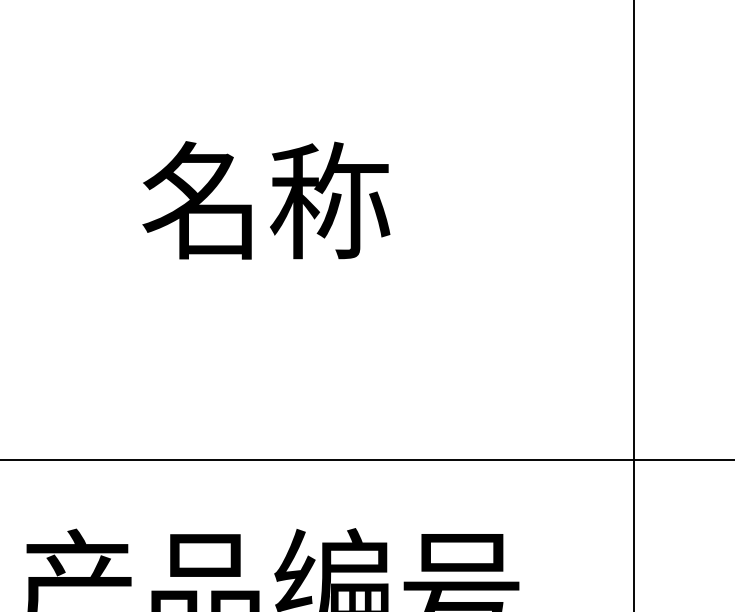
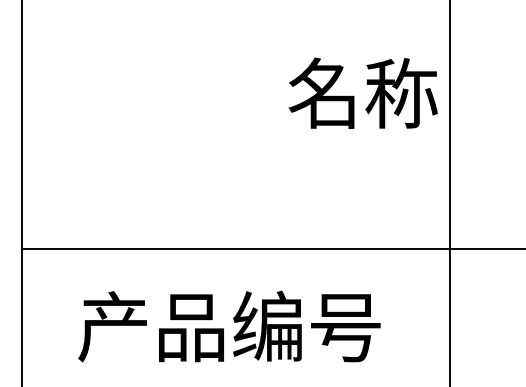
text: (265, 199) -> (362, 92), moved

